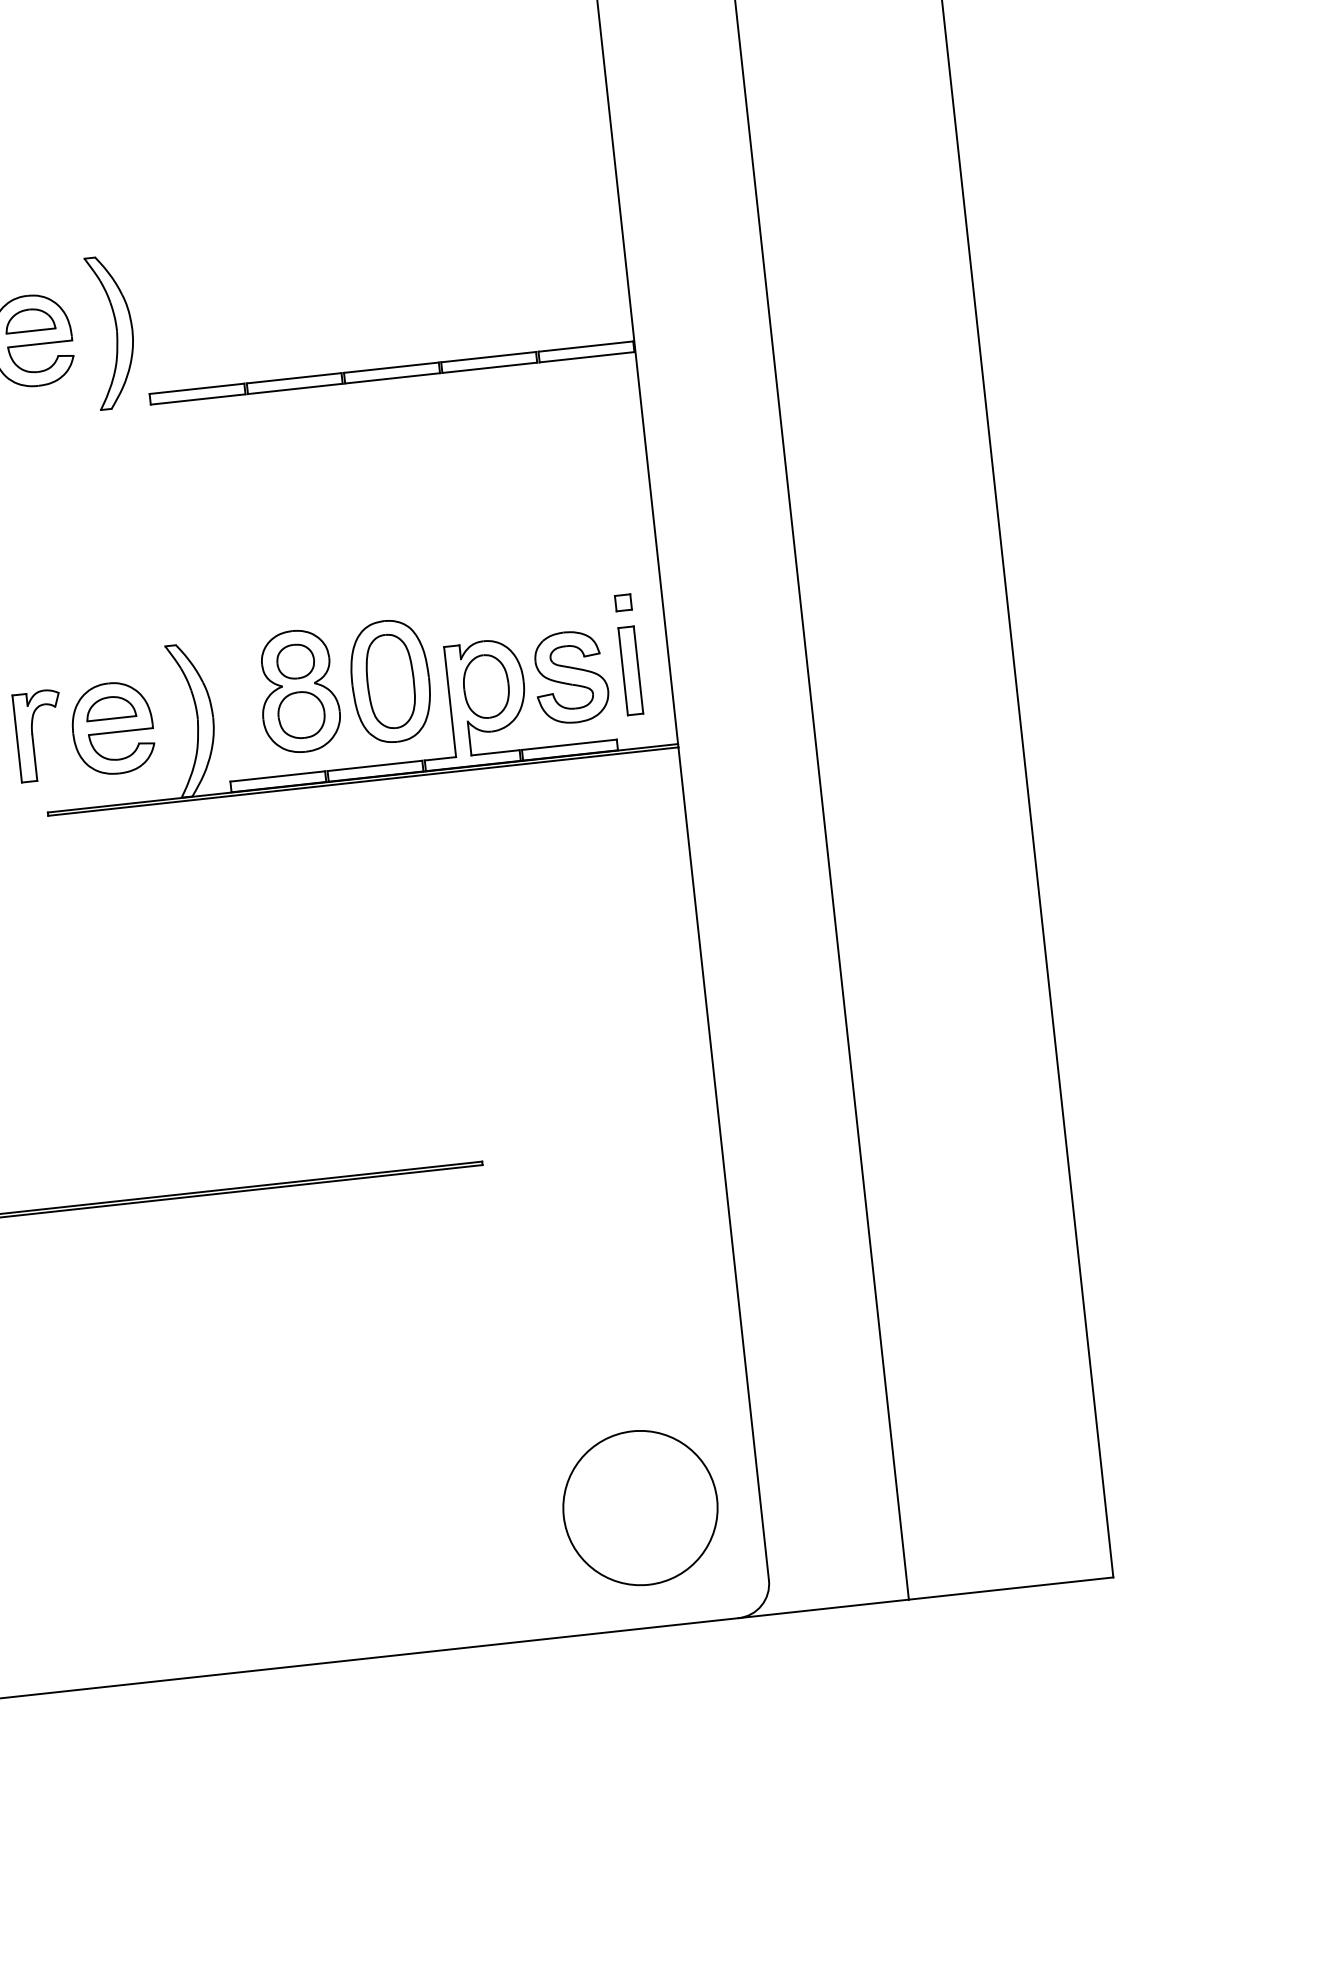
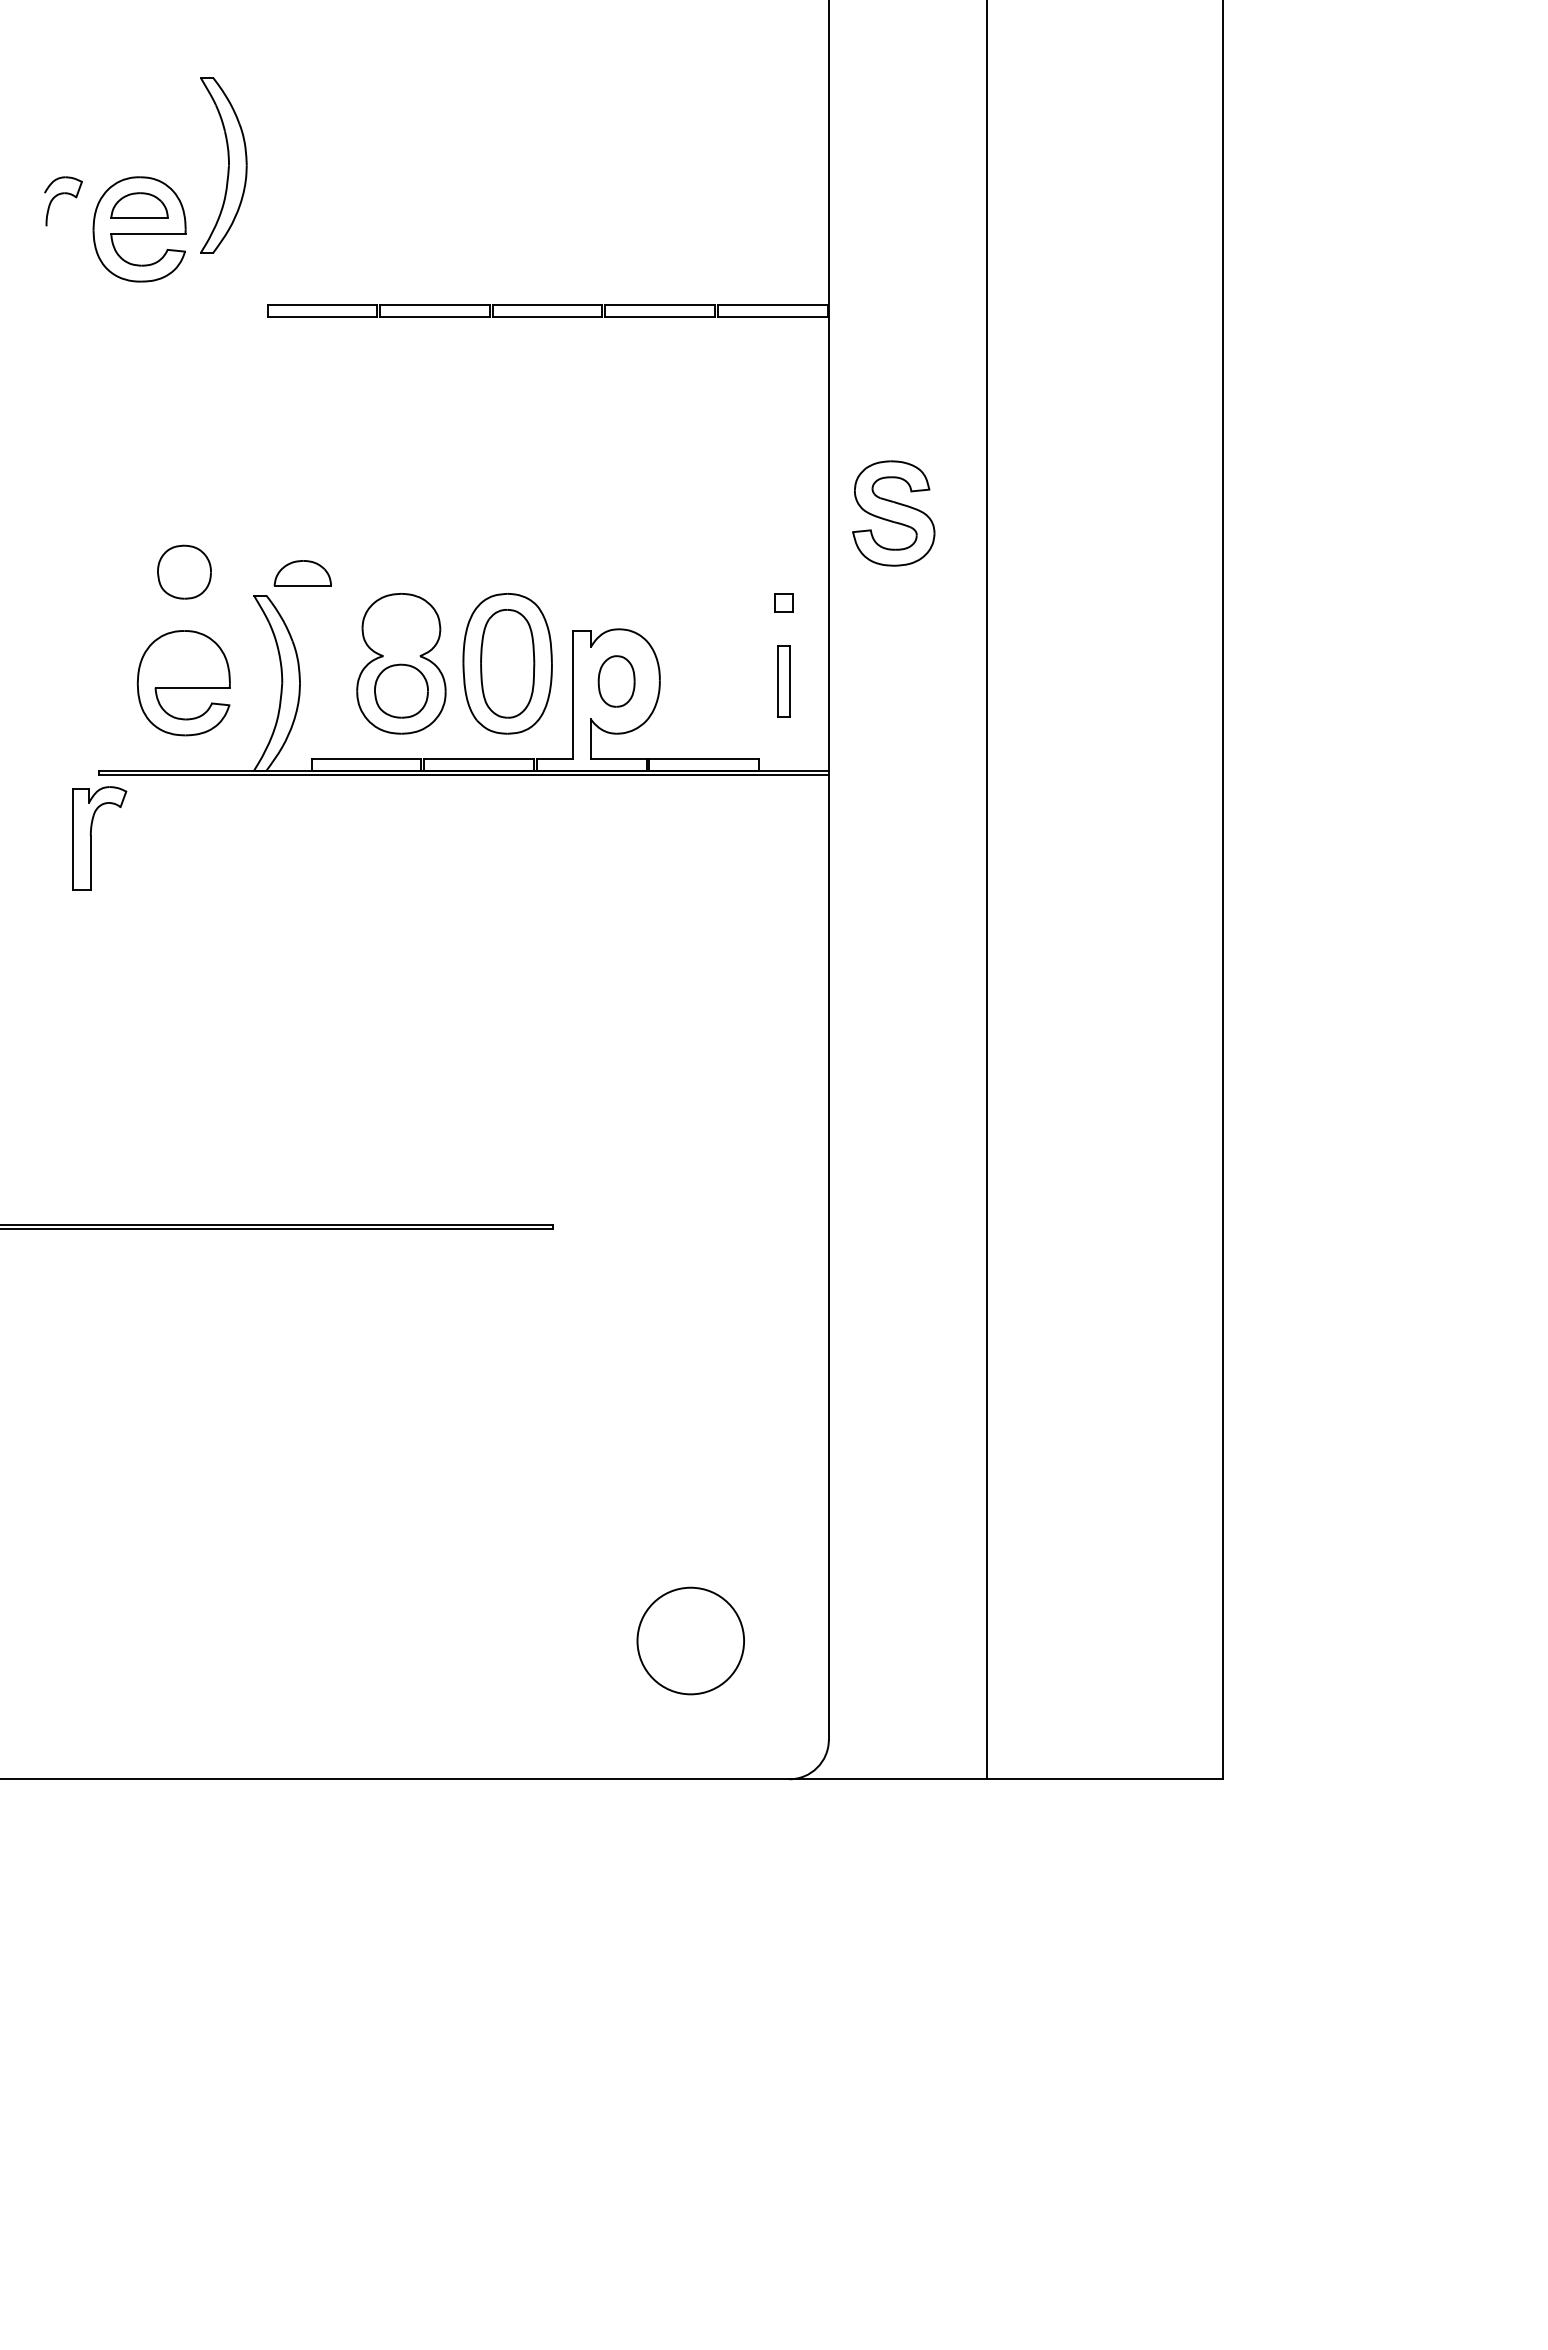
part: (112, 332) -> (223, 165), moved
part: (103, 632) -> (184, 571), added
part: (295, 661) -> (401, 629), removed
part: (630, 670) -> (783, 681), size x0.7
part: (570, 677) -> (893, 513), moved
part: (486, 686) -> (616, 681), size x0.7
part: (110, 708) -> (302, 573), moved
part: (33, 736) -> (91, 838), moved
circle: (640, 1507) -> (690, 1640), size x0.6

